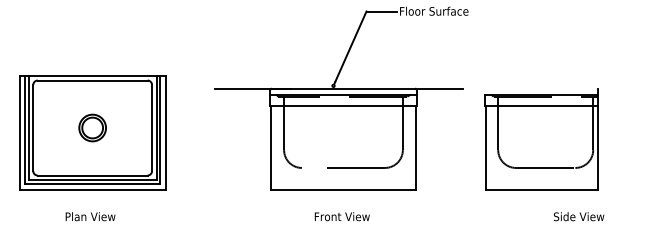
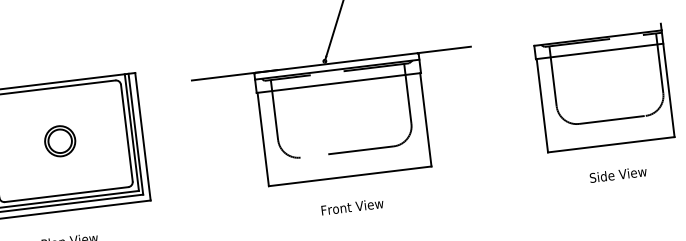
part: (541, 139) -> (603, 88), moved

